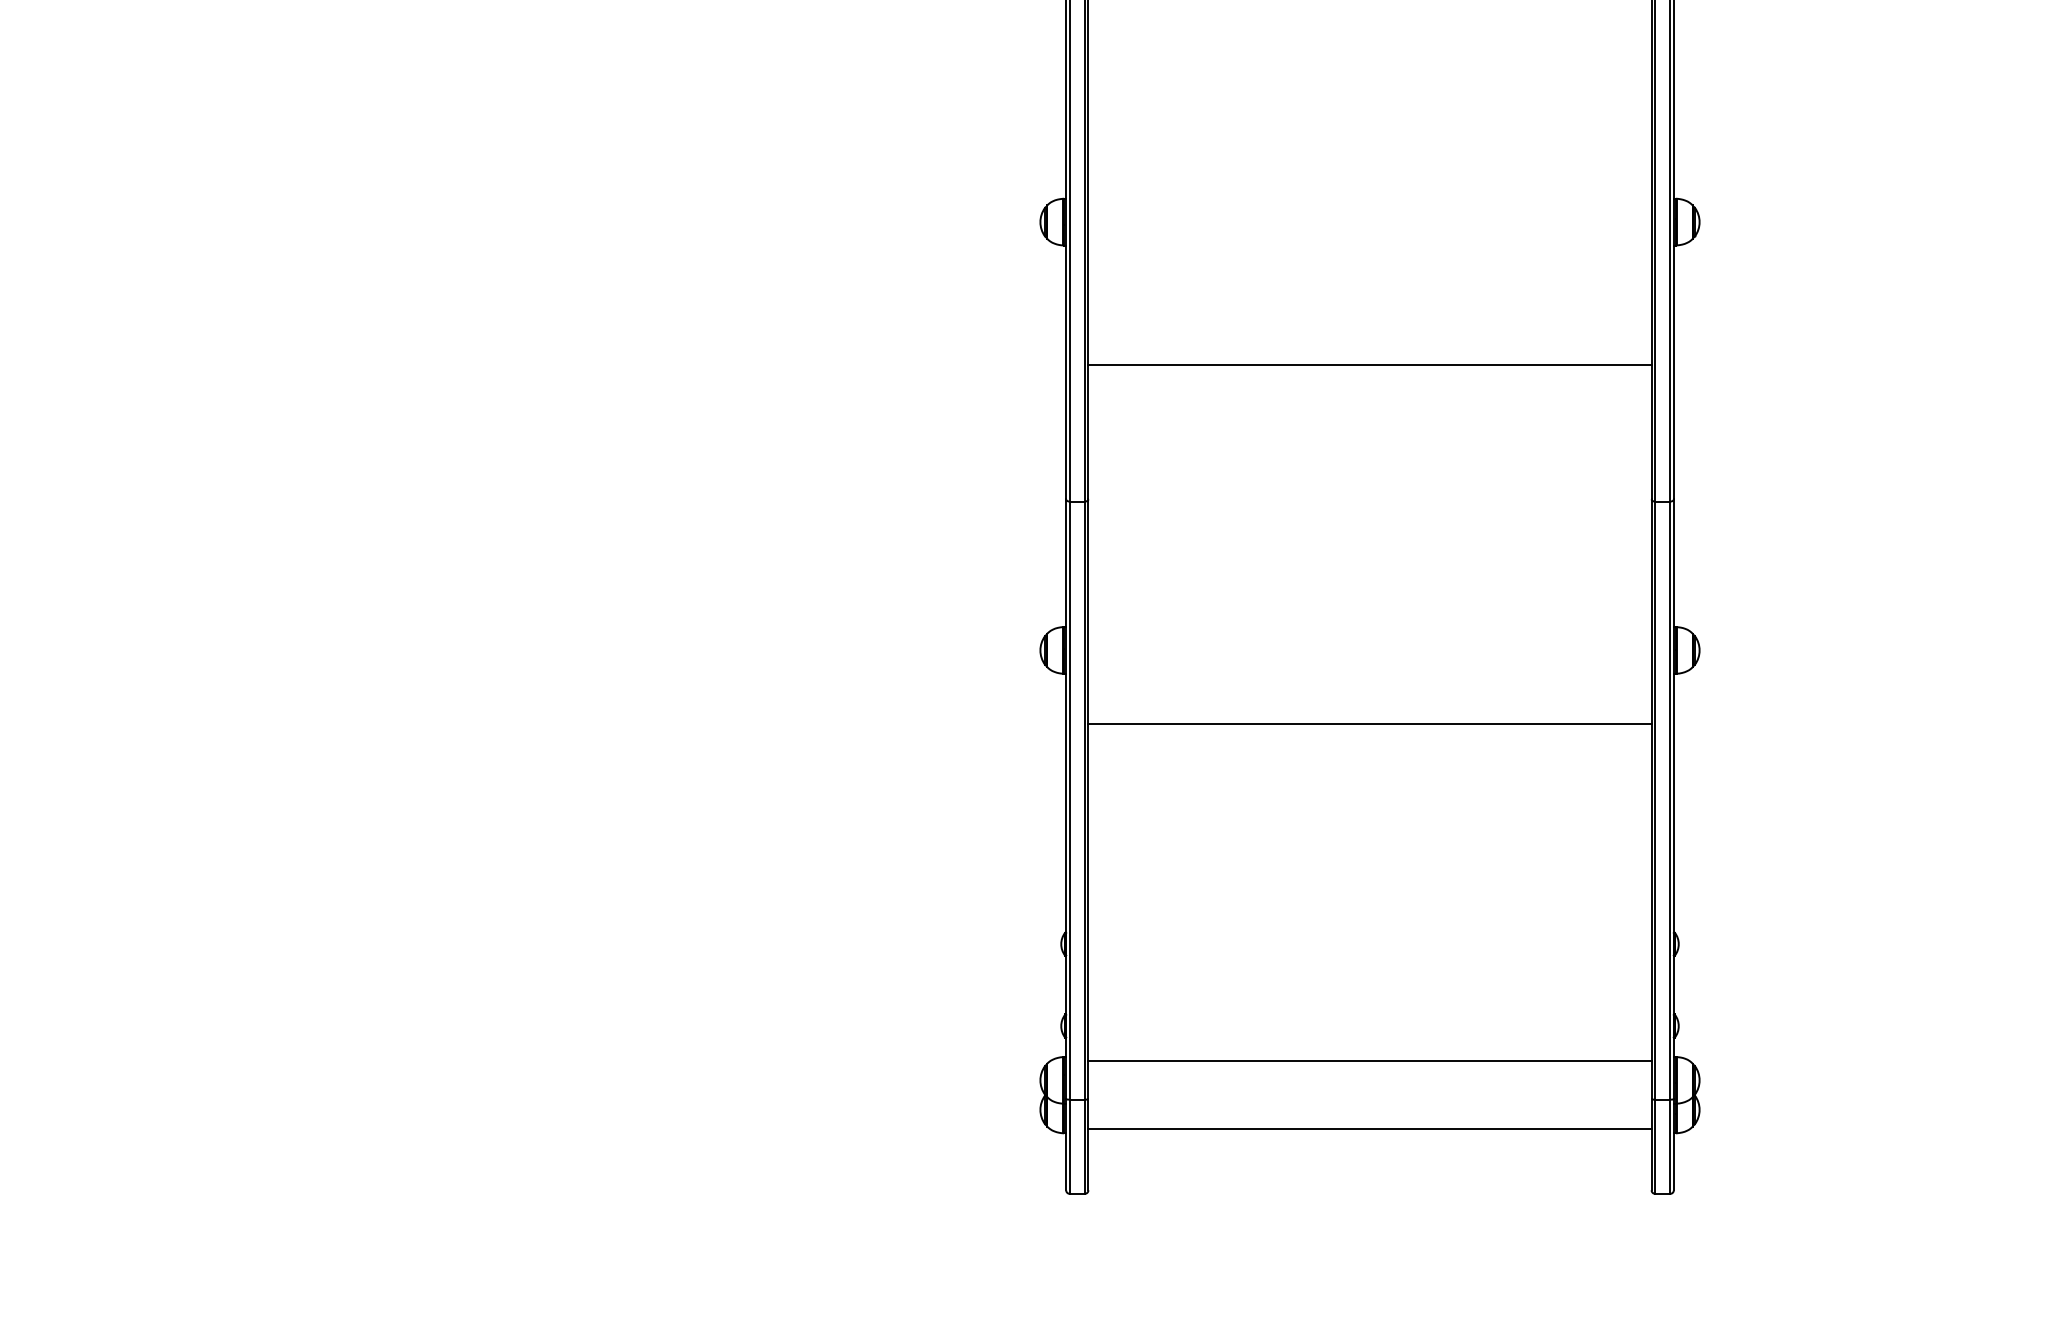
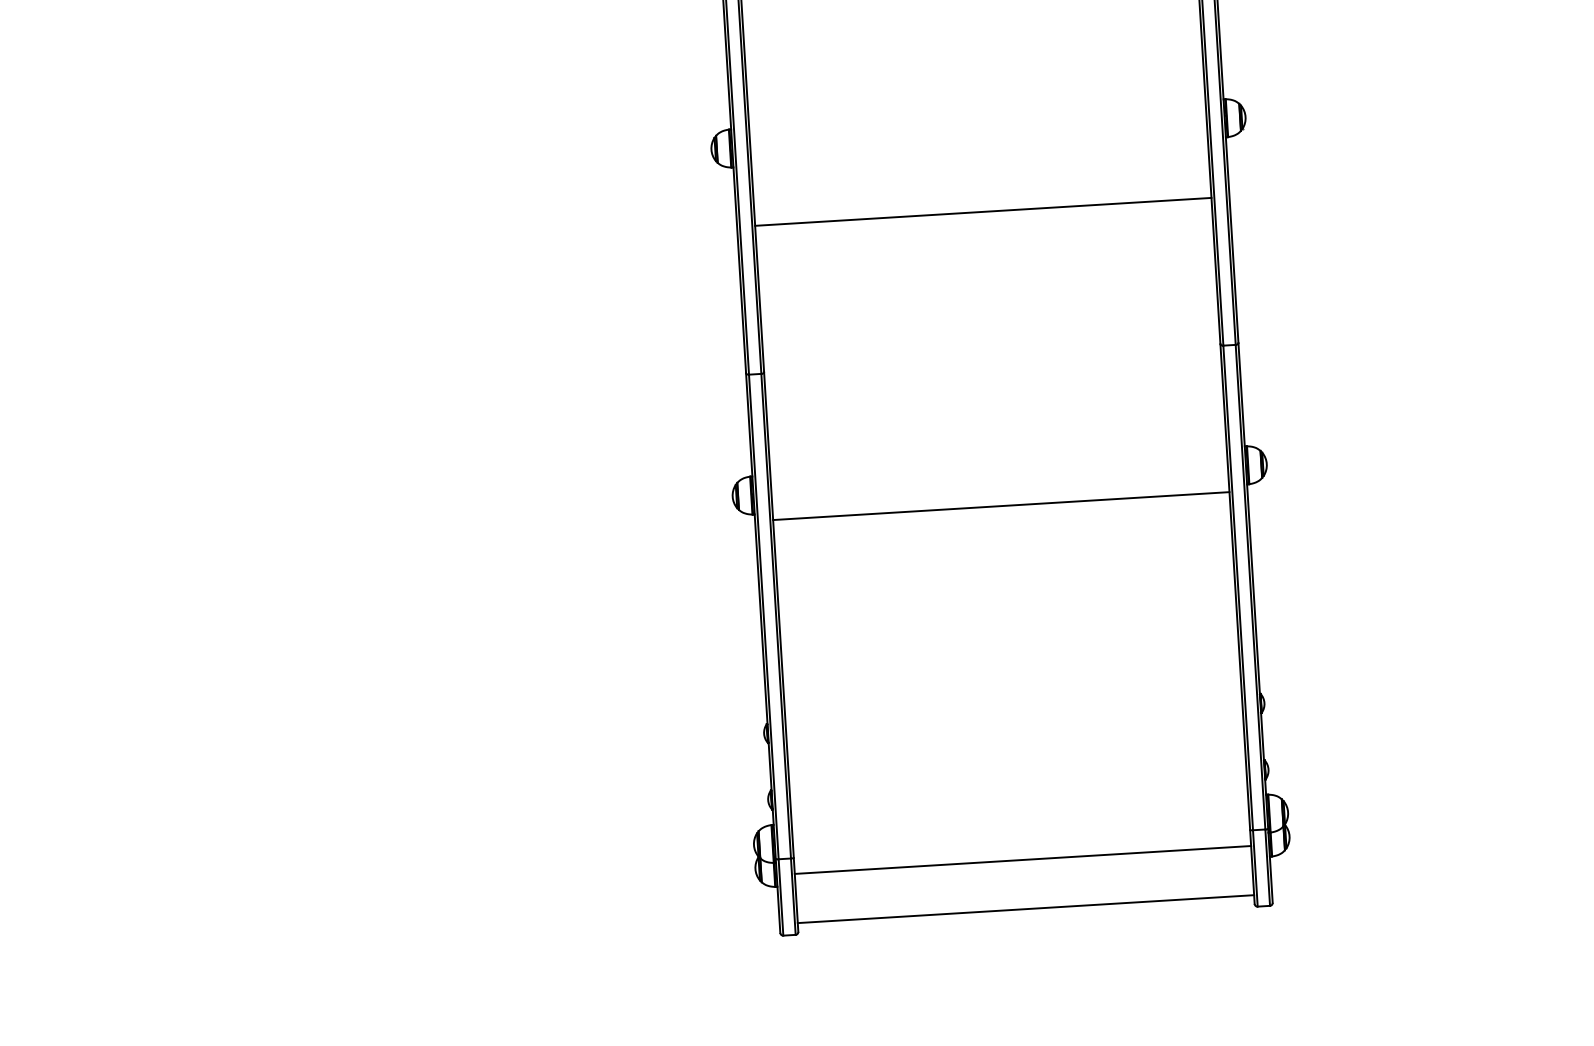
line: (1369, 365) -> (982, 212), moved
line: (1369, 724) -> (1000, 506), moved
line: (1369, 1060) -> (1022, 859), moved
line: (1369, 1128) -> (1025, 909), moved

